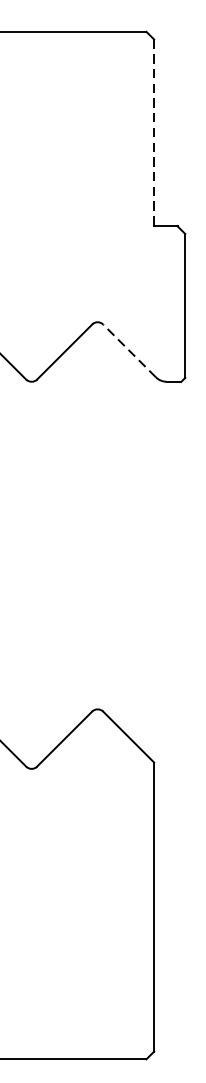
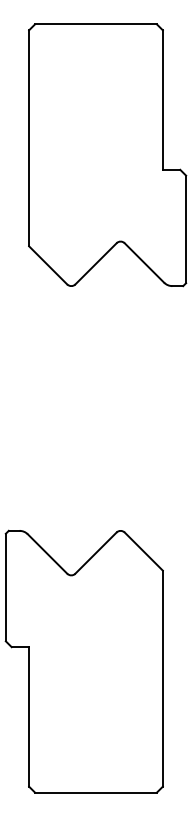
line: (153, 133) -> (162, 100), dashed -> solid
line: (129, 351) -> (144, 263), dashed -> solid

